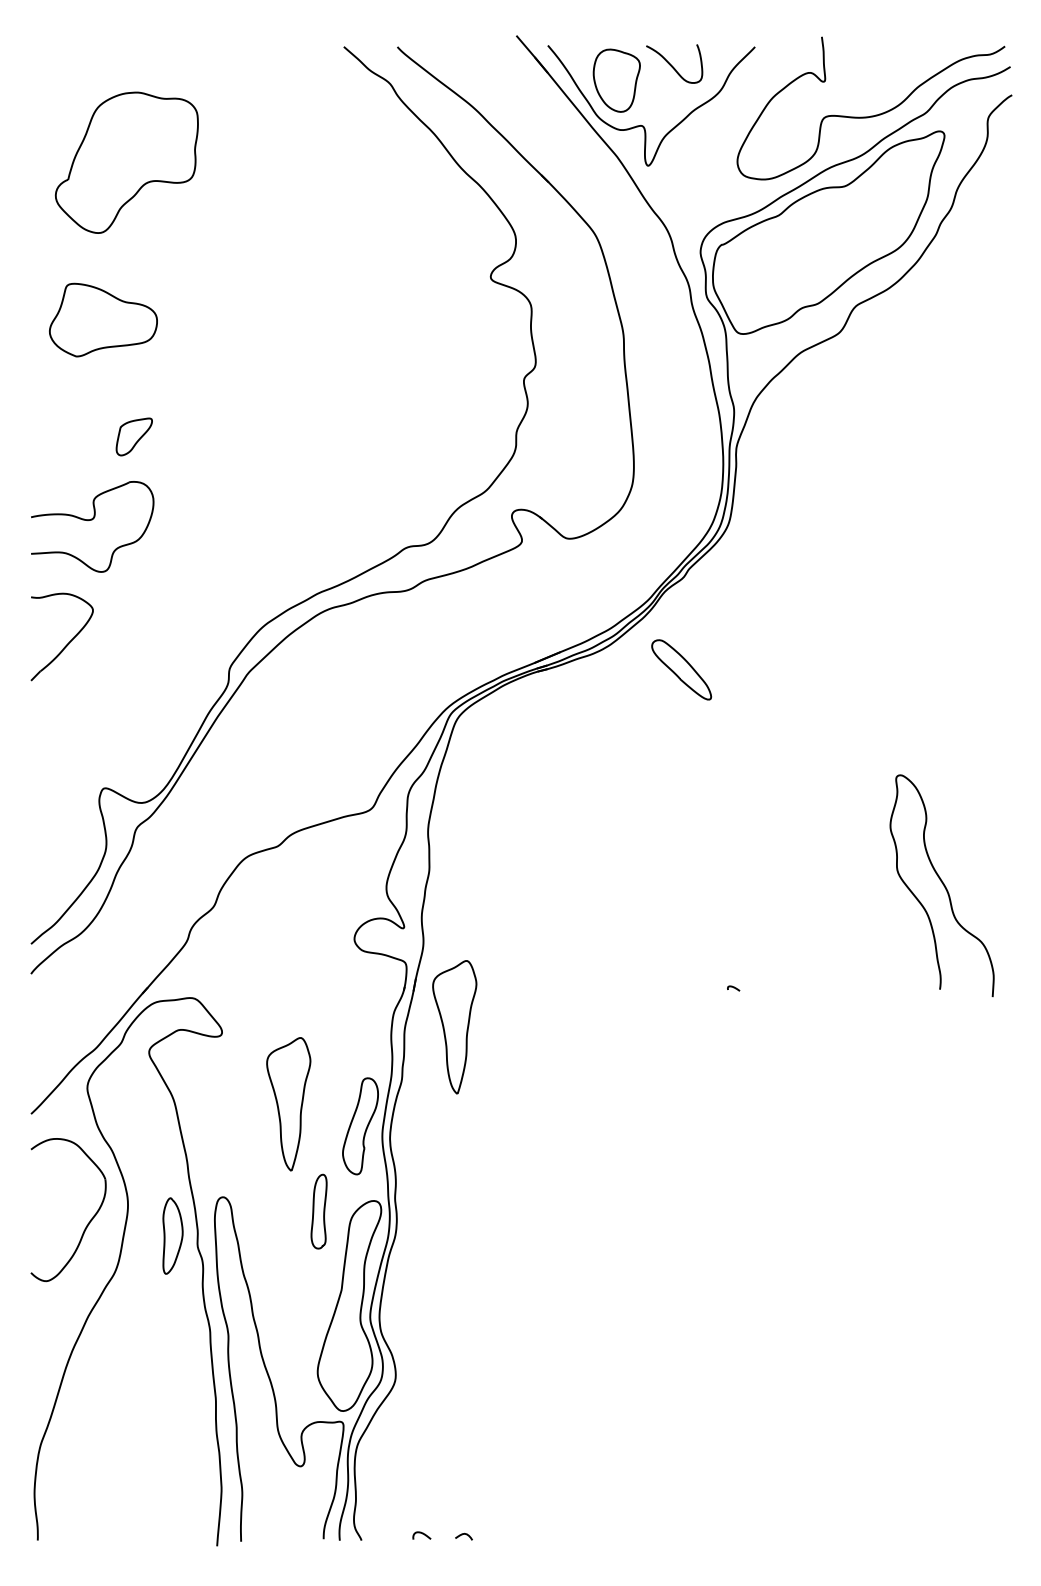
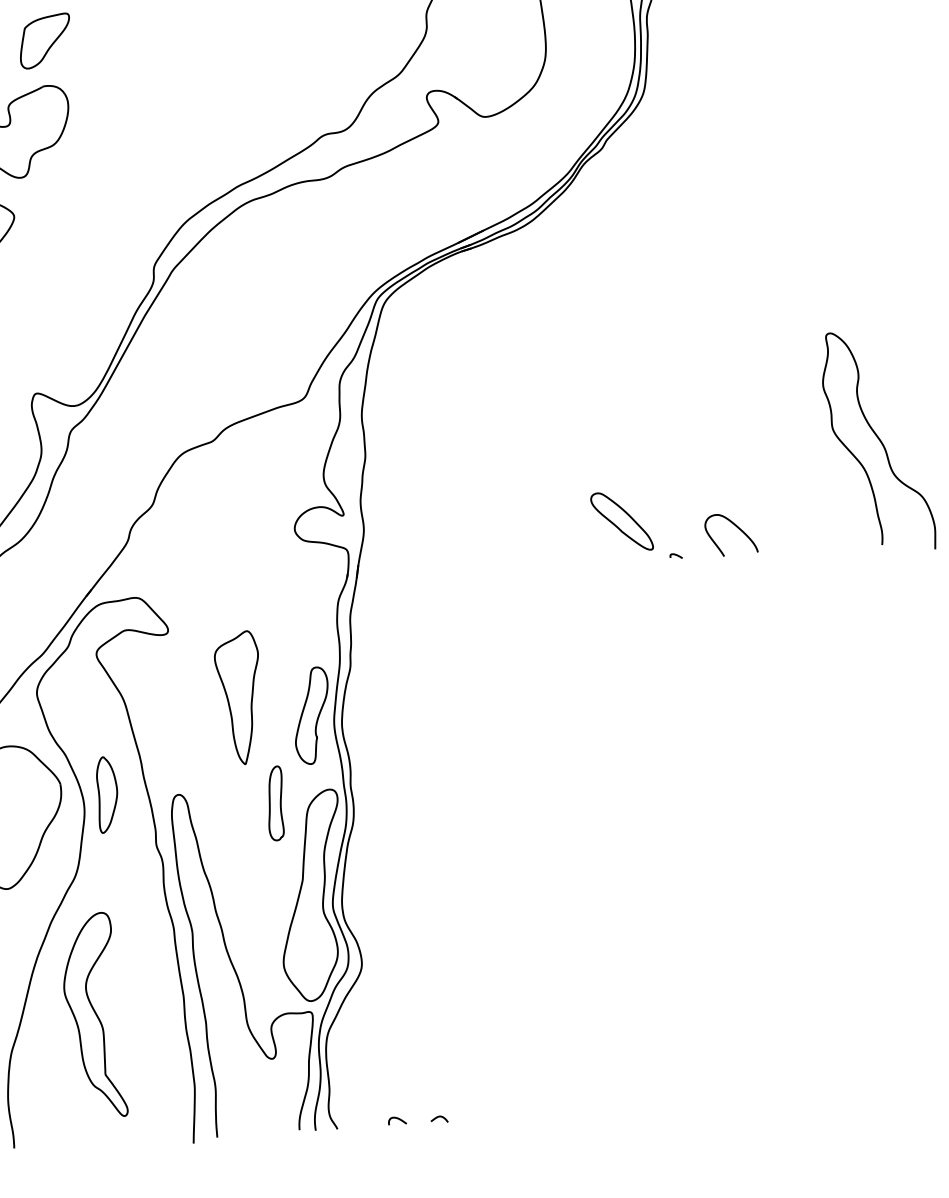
part: (134, 436) -> (45, 40), size x1.43
part: (681, 669) -> (621, 521), moved
curve: (795, 963) -> (736, 527), added
part: (454, 1027) -> (399, 611), removed
part: (172, 1235) -> (107, 794), moved
part: (125, 1412) -> (94, 1015), added

